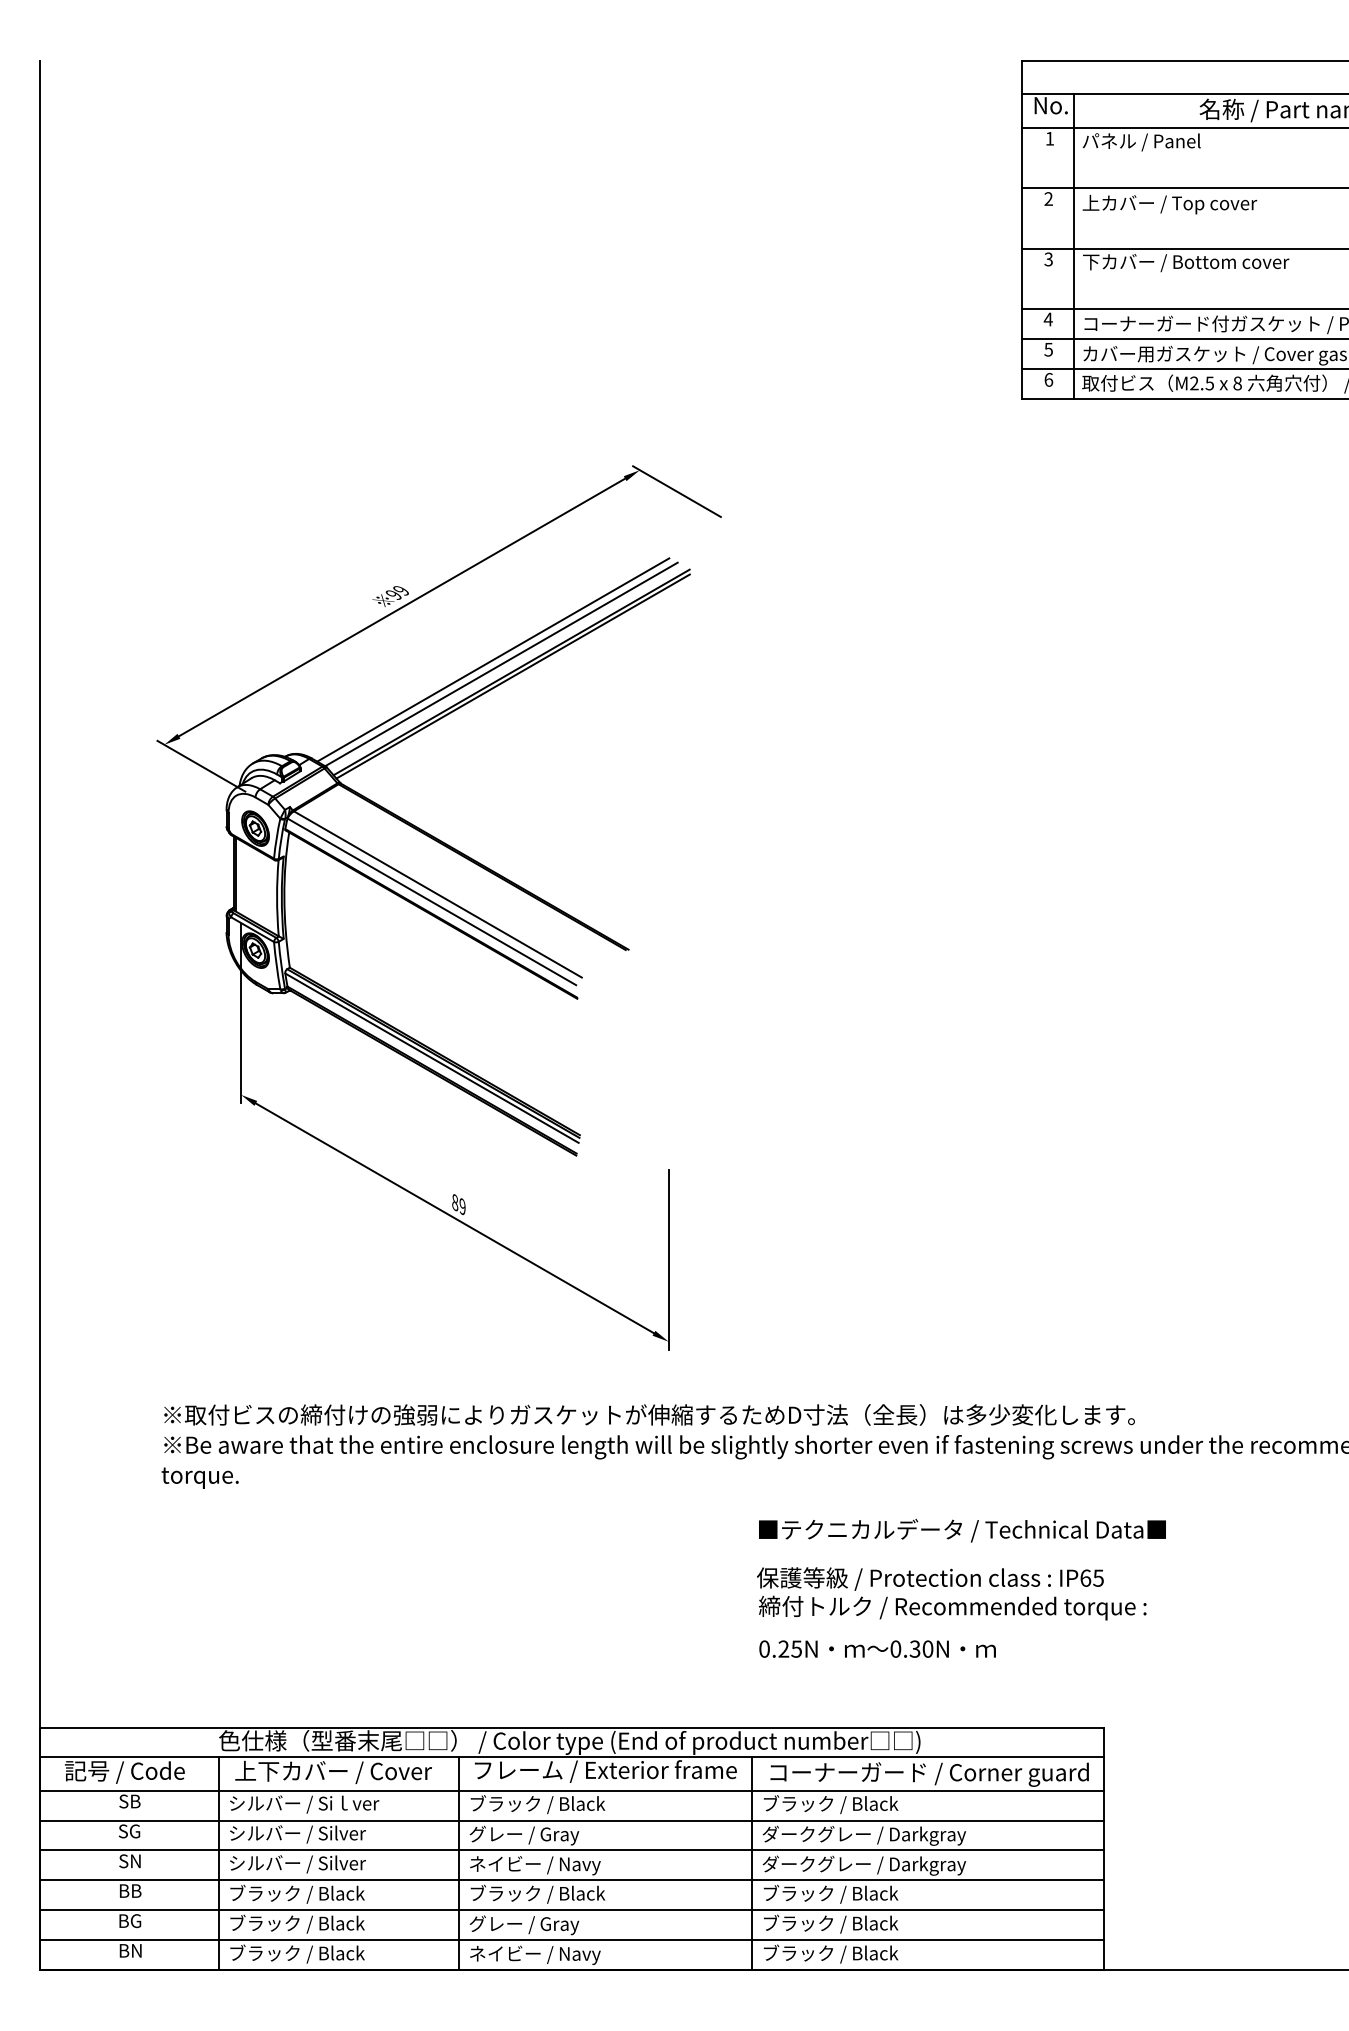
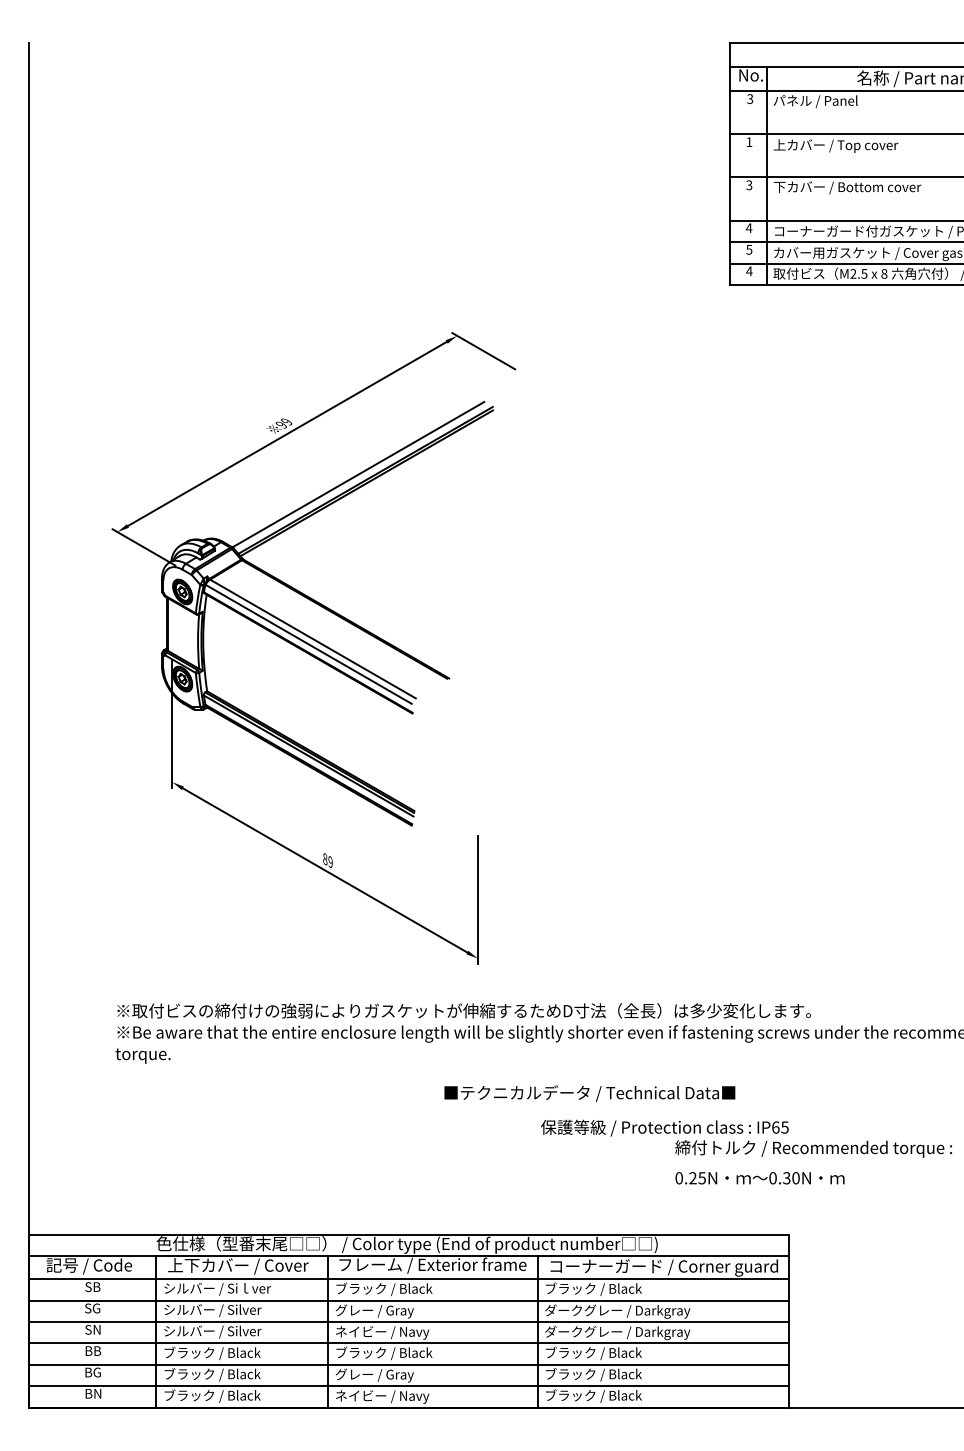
text: (1049, 138) -> (749, 98), 1 -> 3
text: (1048, 198) -> (749, 141), 2 -> 1
text: (1048, 379) -> (749, 271), 6 -> 4
line: (493, 659) -> (352, 471), removed
text: (962, 1530) -> (589, 1093), moved
text: (952, 1626) -> (813, 1162), moved

